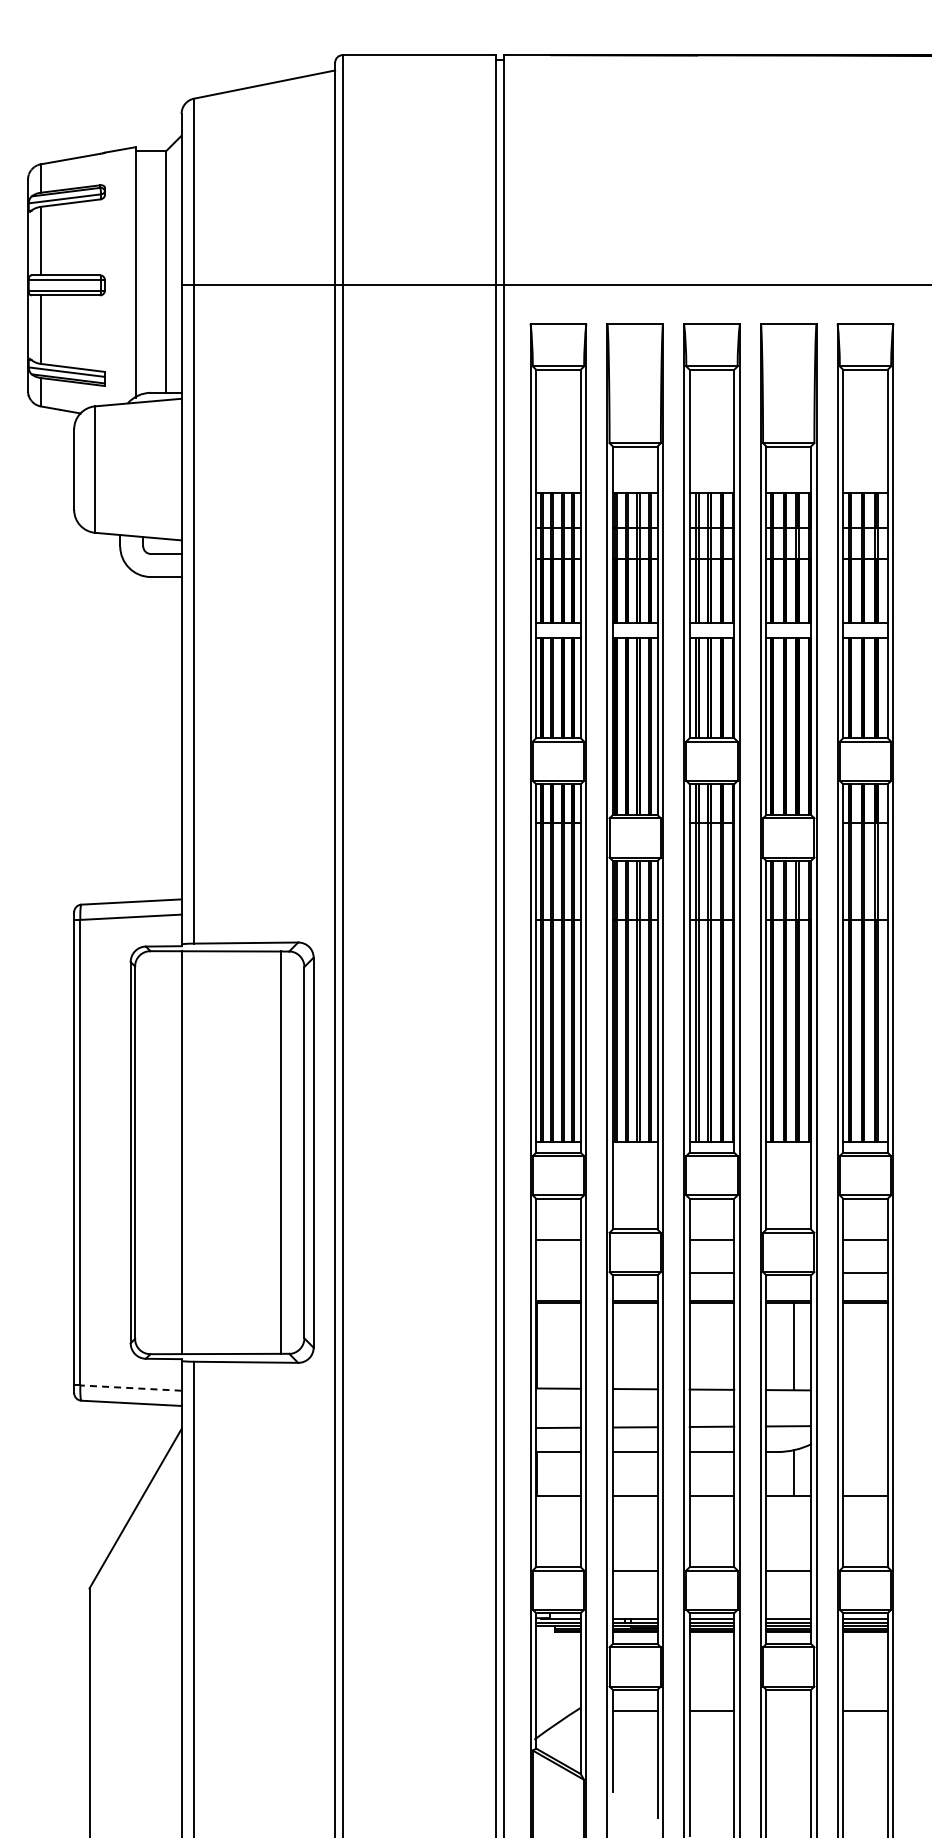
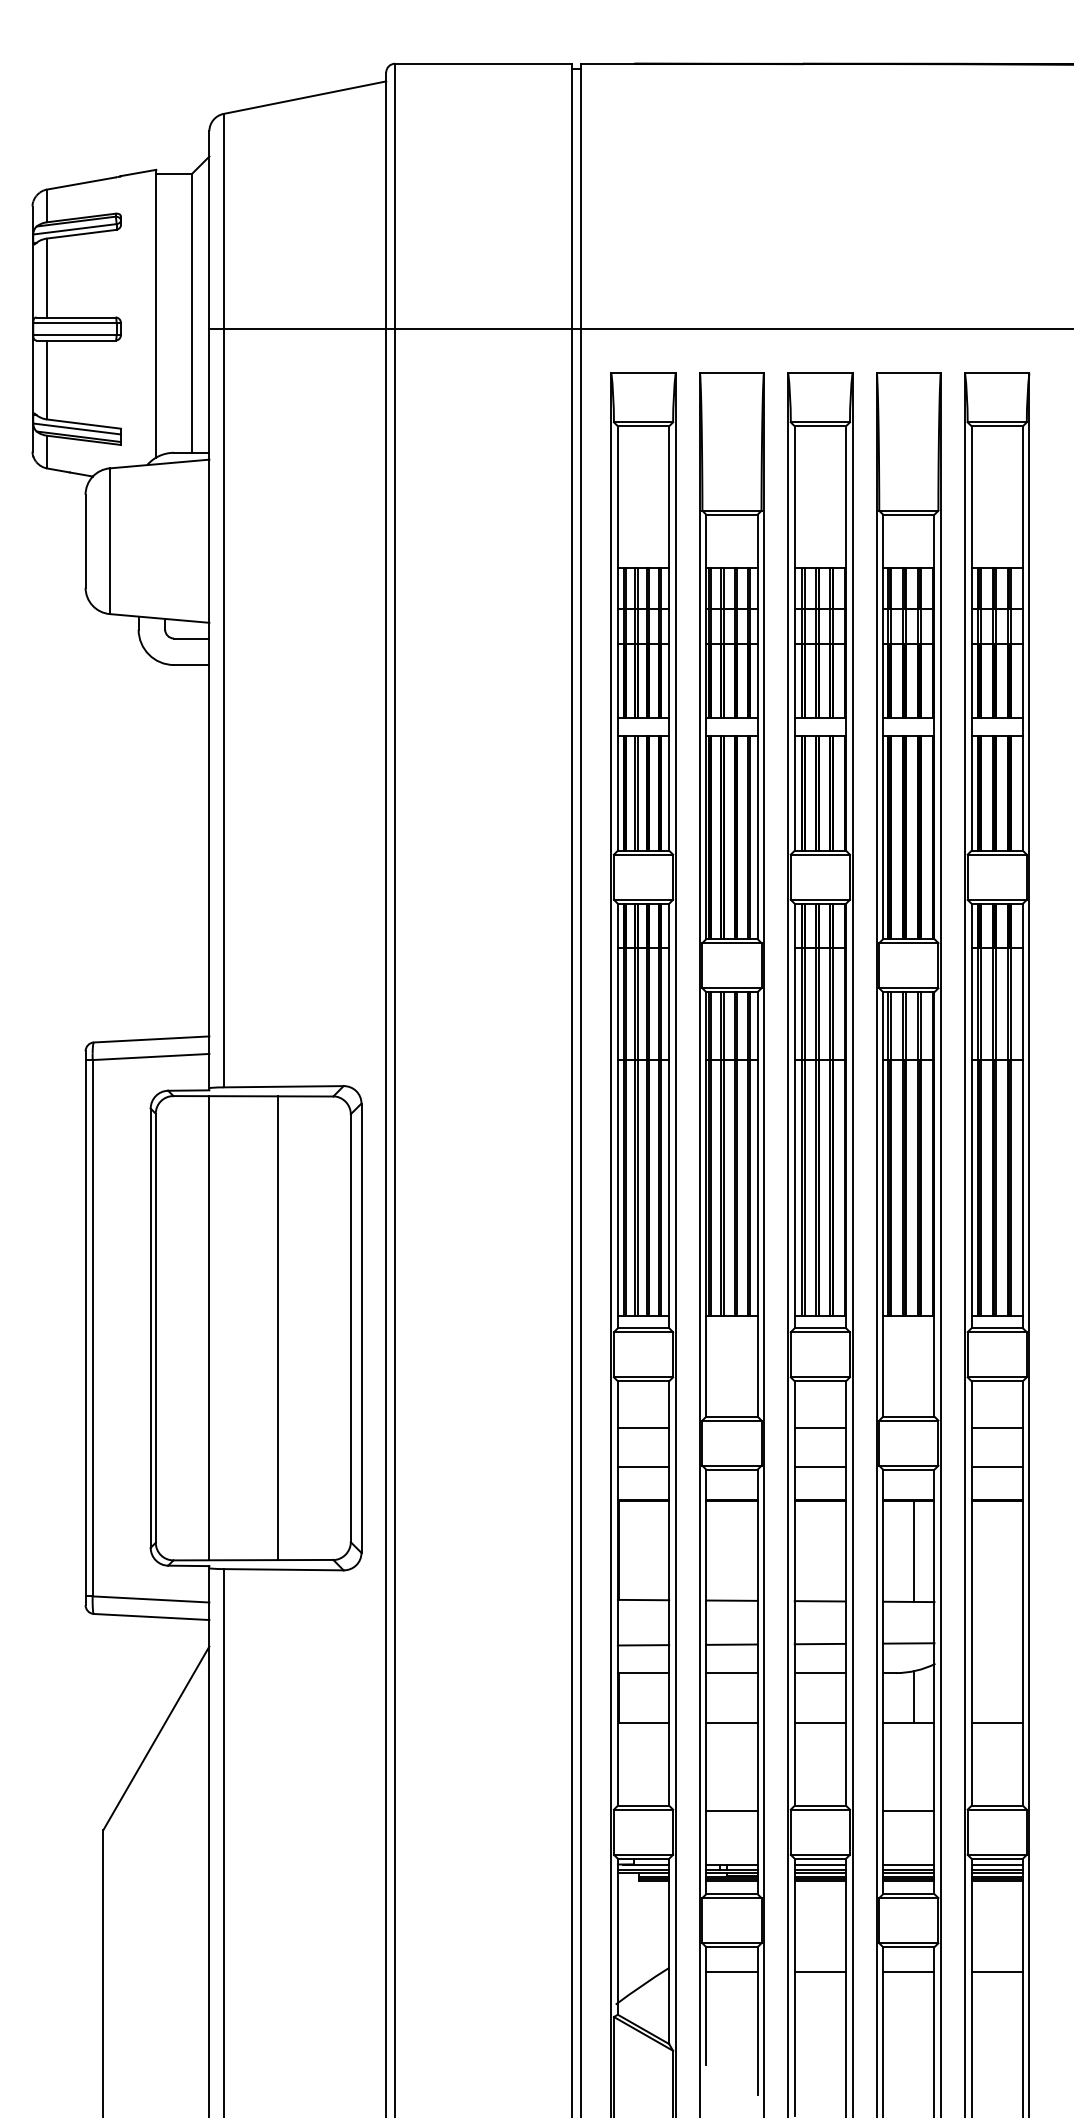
line: (281, 1152) -> (278, 1328), moved
line: (558, 1273) -> (643, 1467), added
line: (130, 1388) -> (150, 1599), dashed -> solid
line: (788, 1711) -> (908, 1972), added

